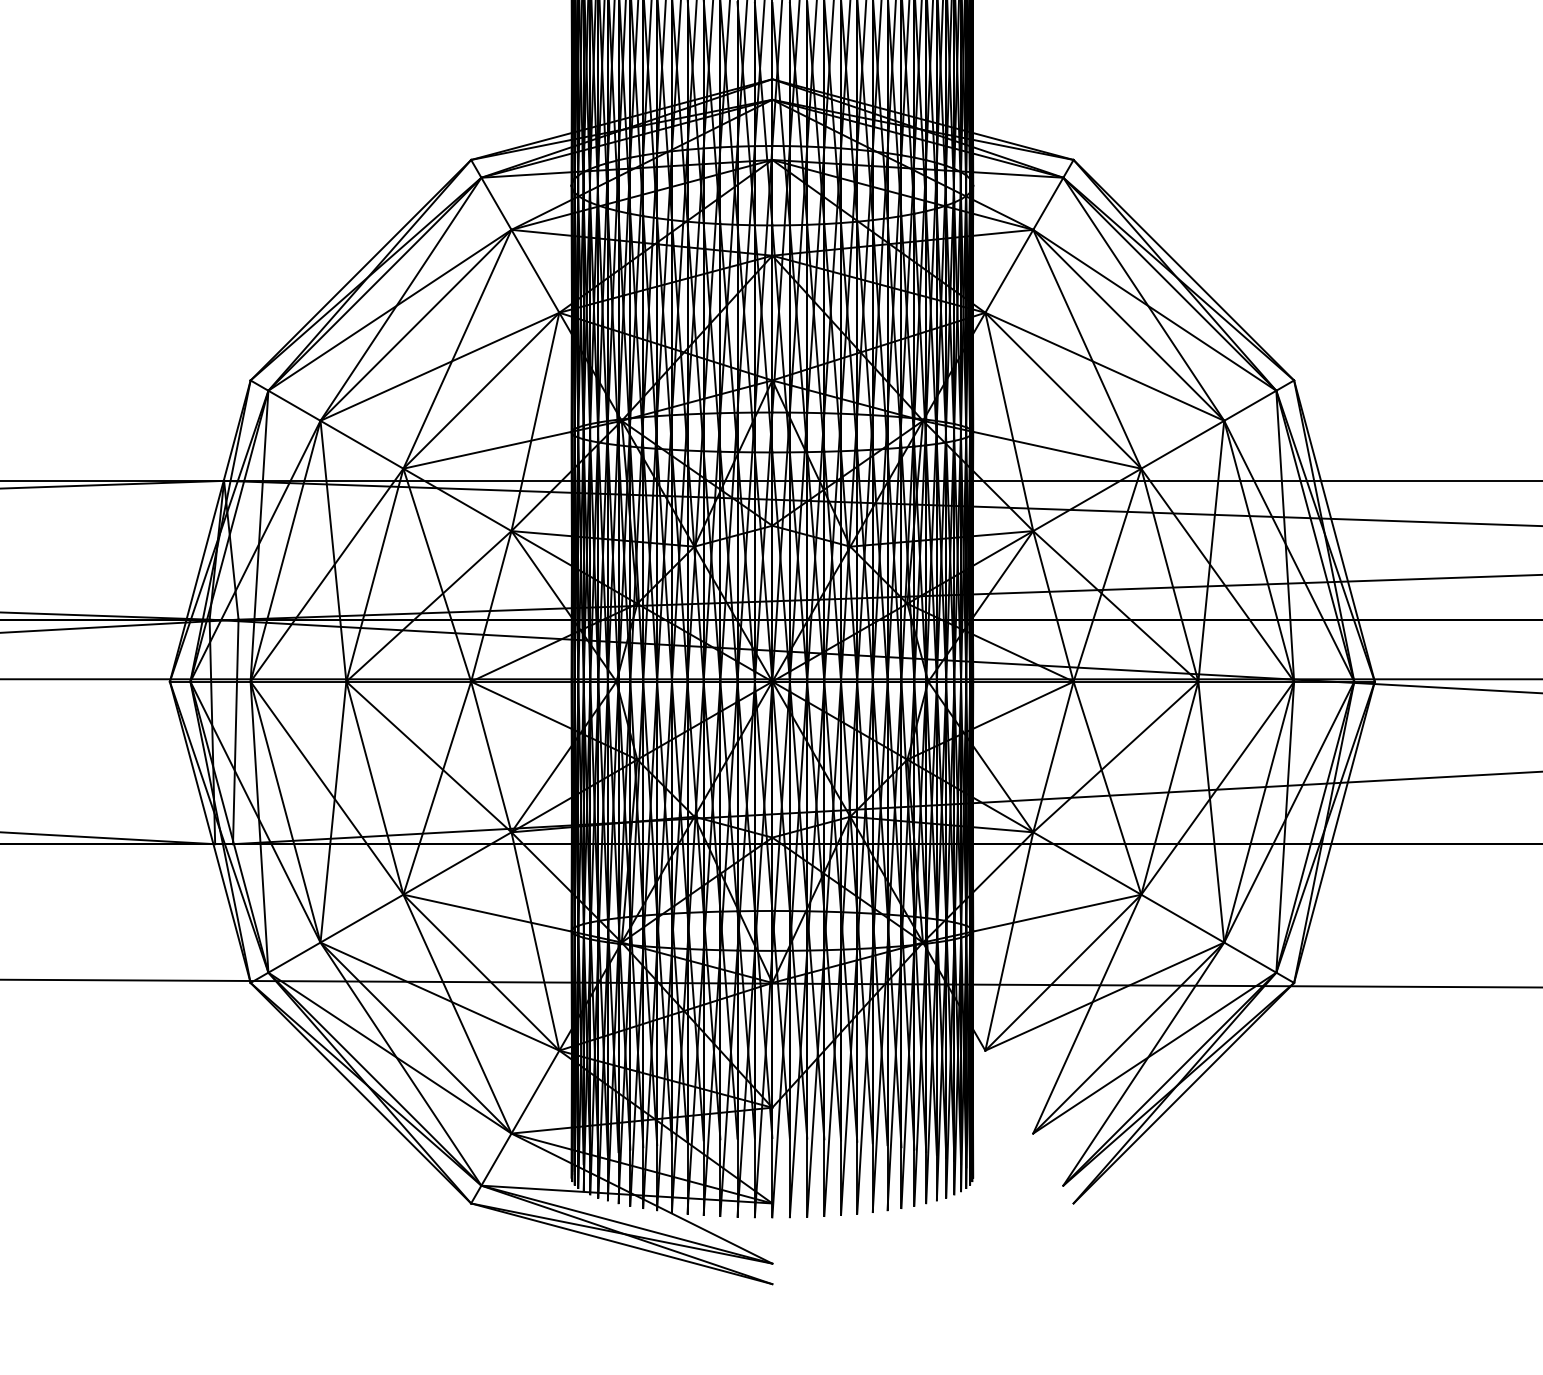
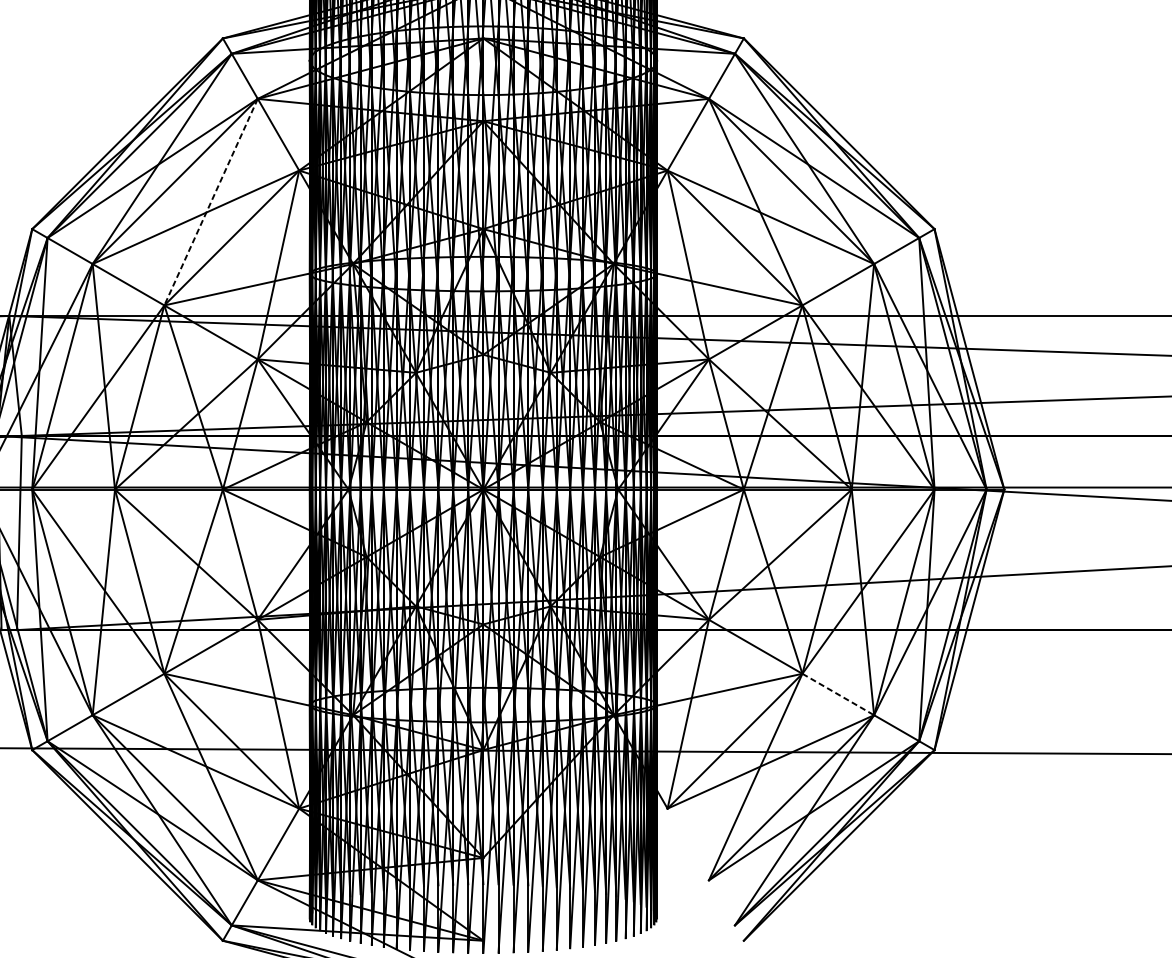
line: (457, 349) -> (211, 202), solid -> dashed
line: (1182, 918) -> (838, 694), solid -> dashed

